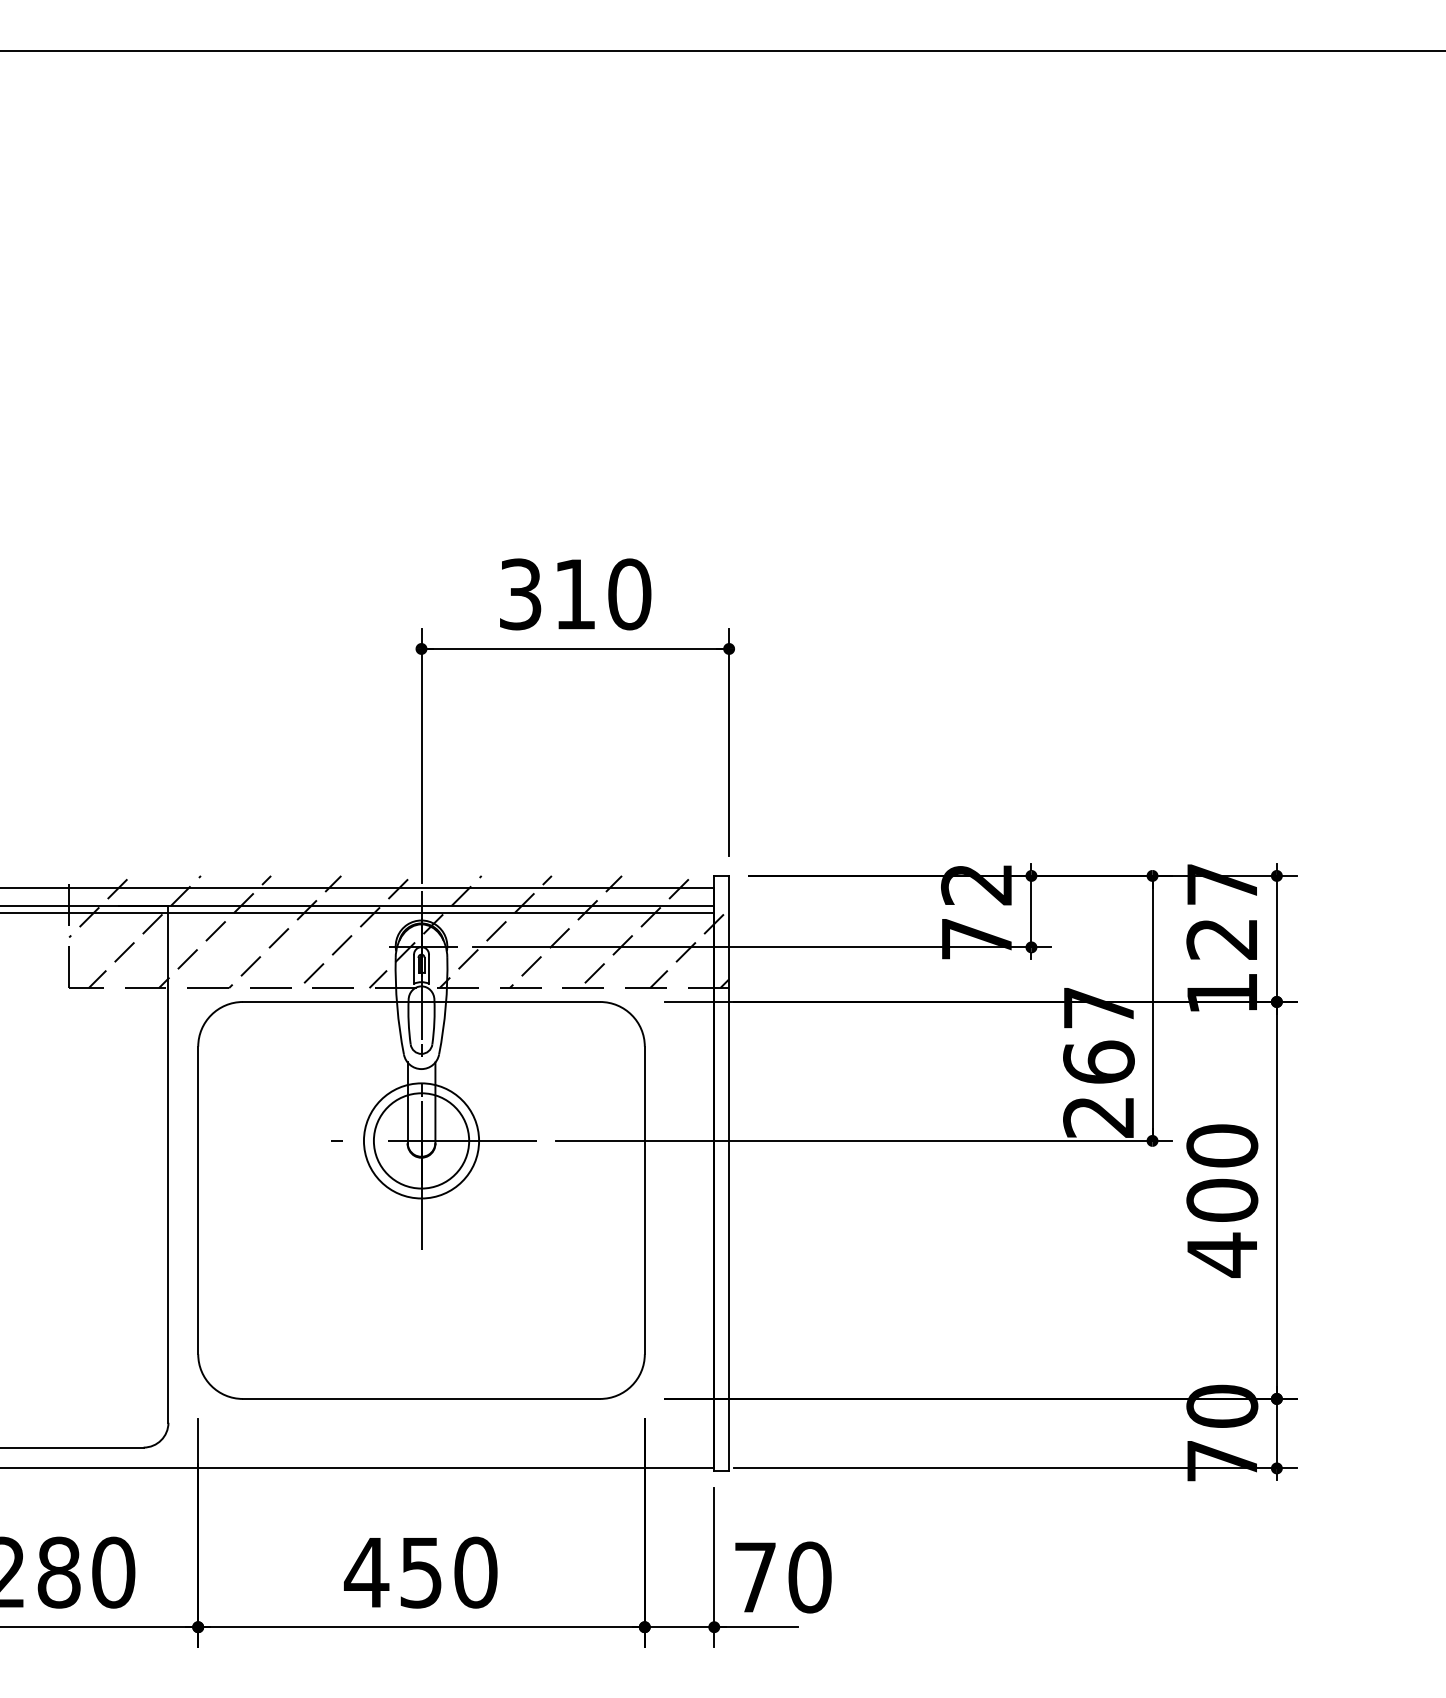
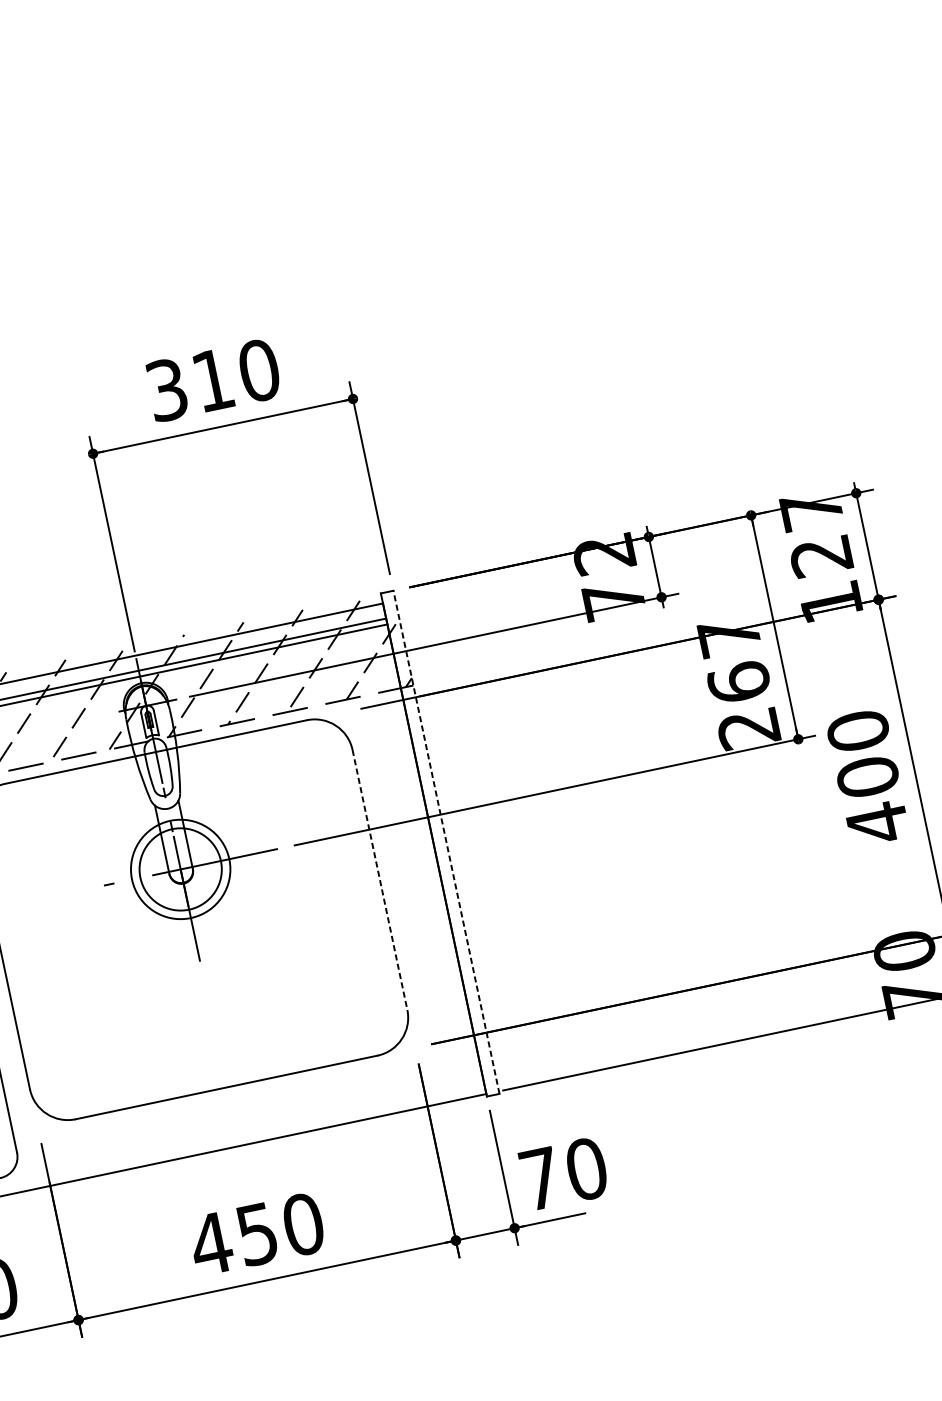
line: (729, 1173) -> (446, 842), solid -> dashed
line: (644, 1200) -> (379, 880), solid -> dashed

